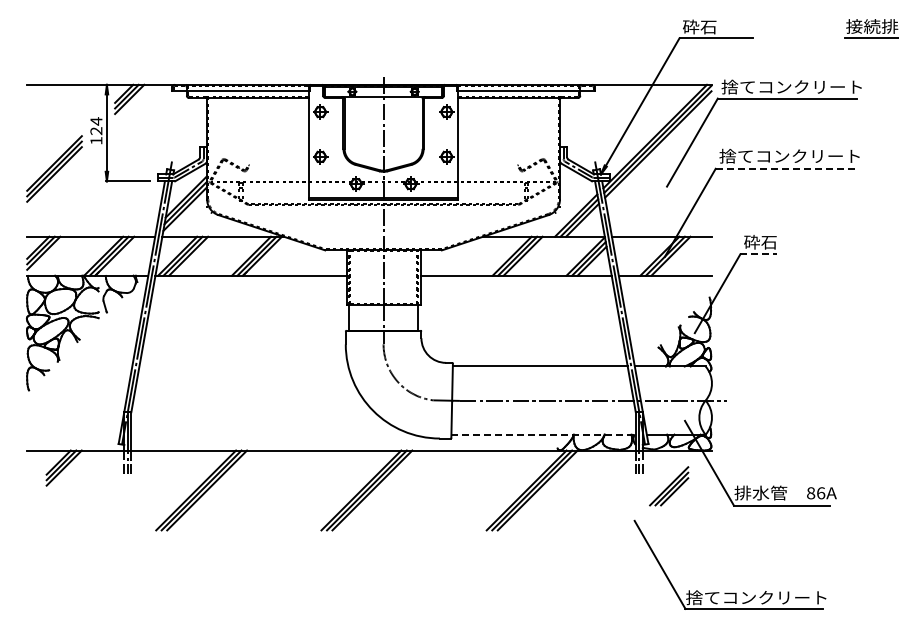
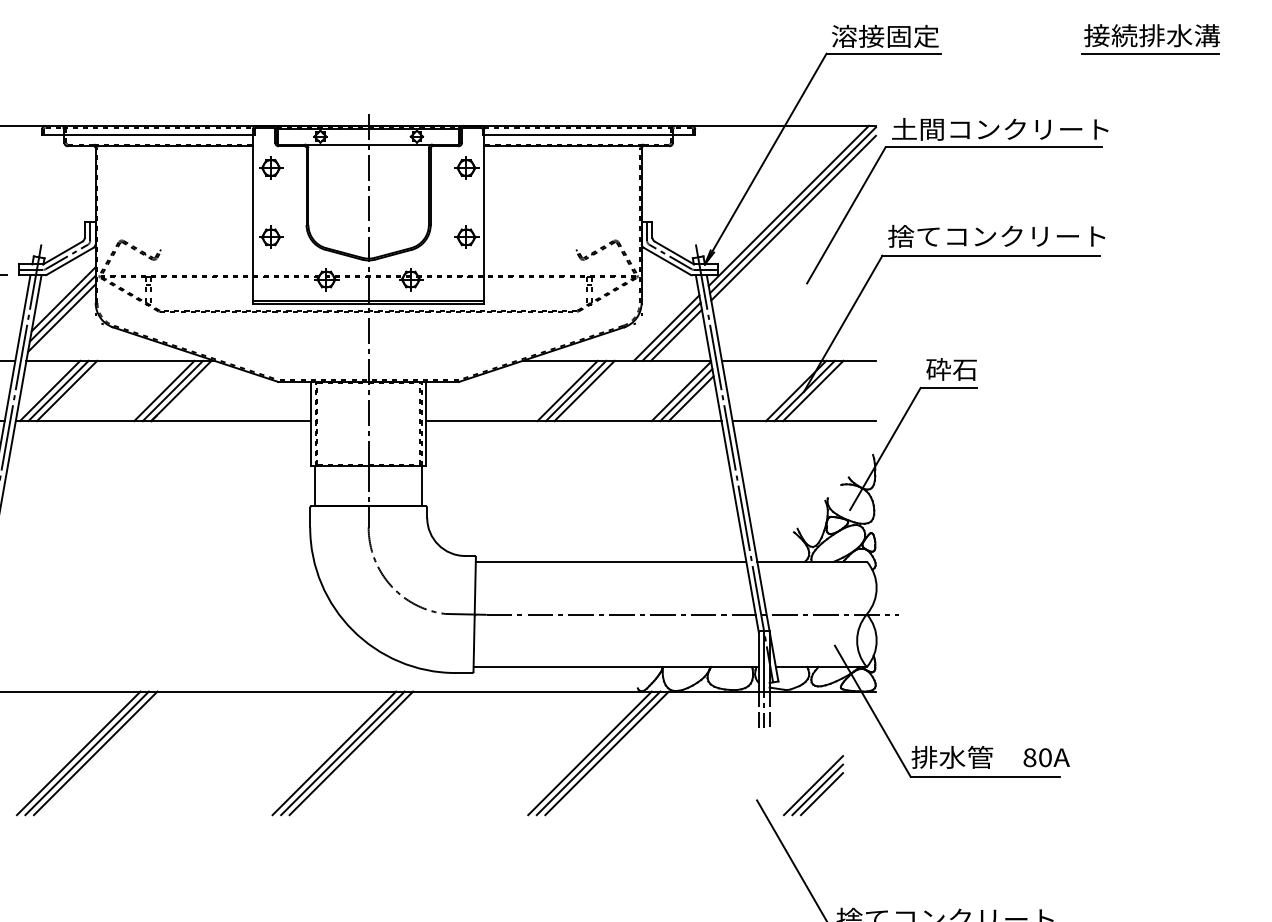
text: (717, 26) -> (885, 35), 砕石 -> 溶接固定
text: (738, 86) -> (917, 128), 捨てコンクリート -> 土間コンクリート
line: (786, 168) -> (991, 255), dashed -> solid
line: (758, 254) -> (948, 388), dashed -> solid
line: (544, 434) -> (617, 666), dashed -> solid
part: (669, 486) -> (814, 785), moved
text: (821, 493) -> (1046, 758), 86A -> 80A

